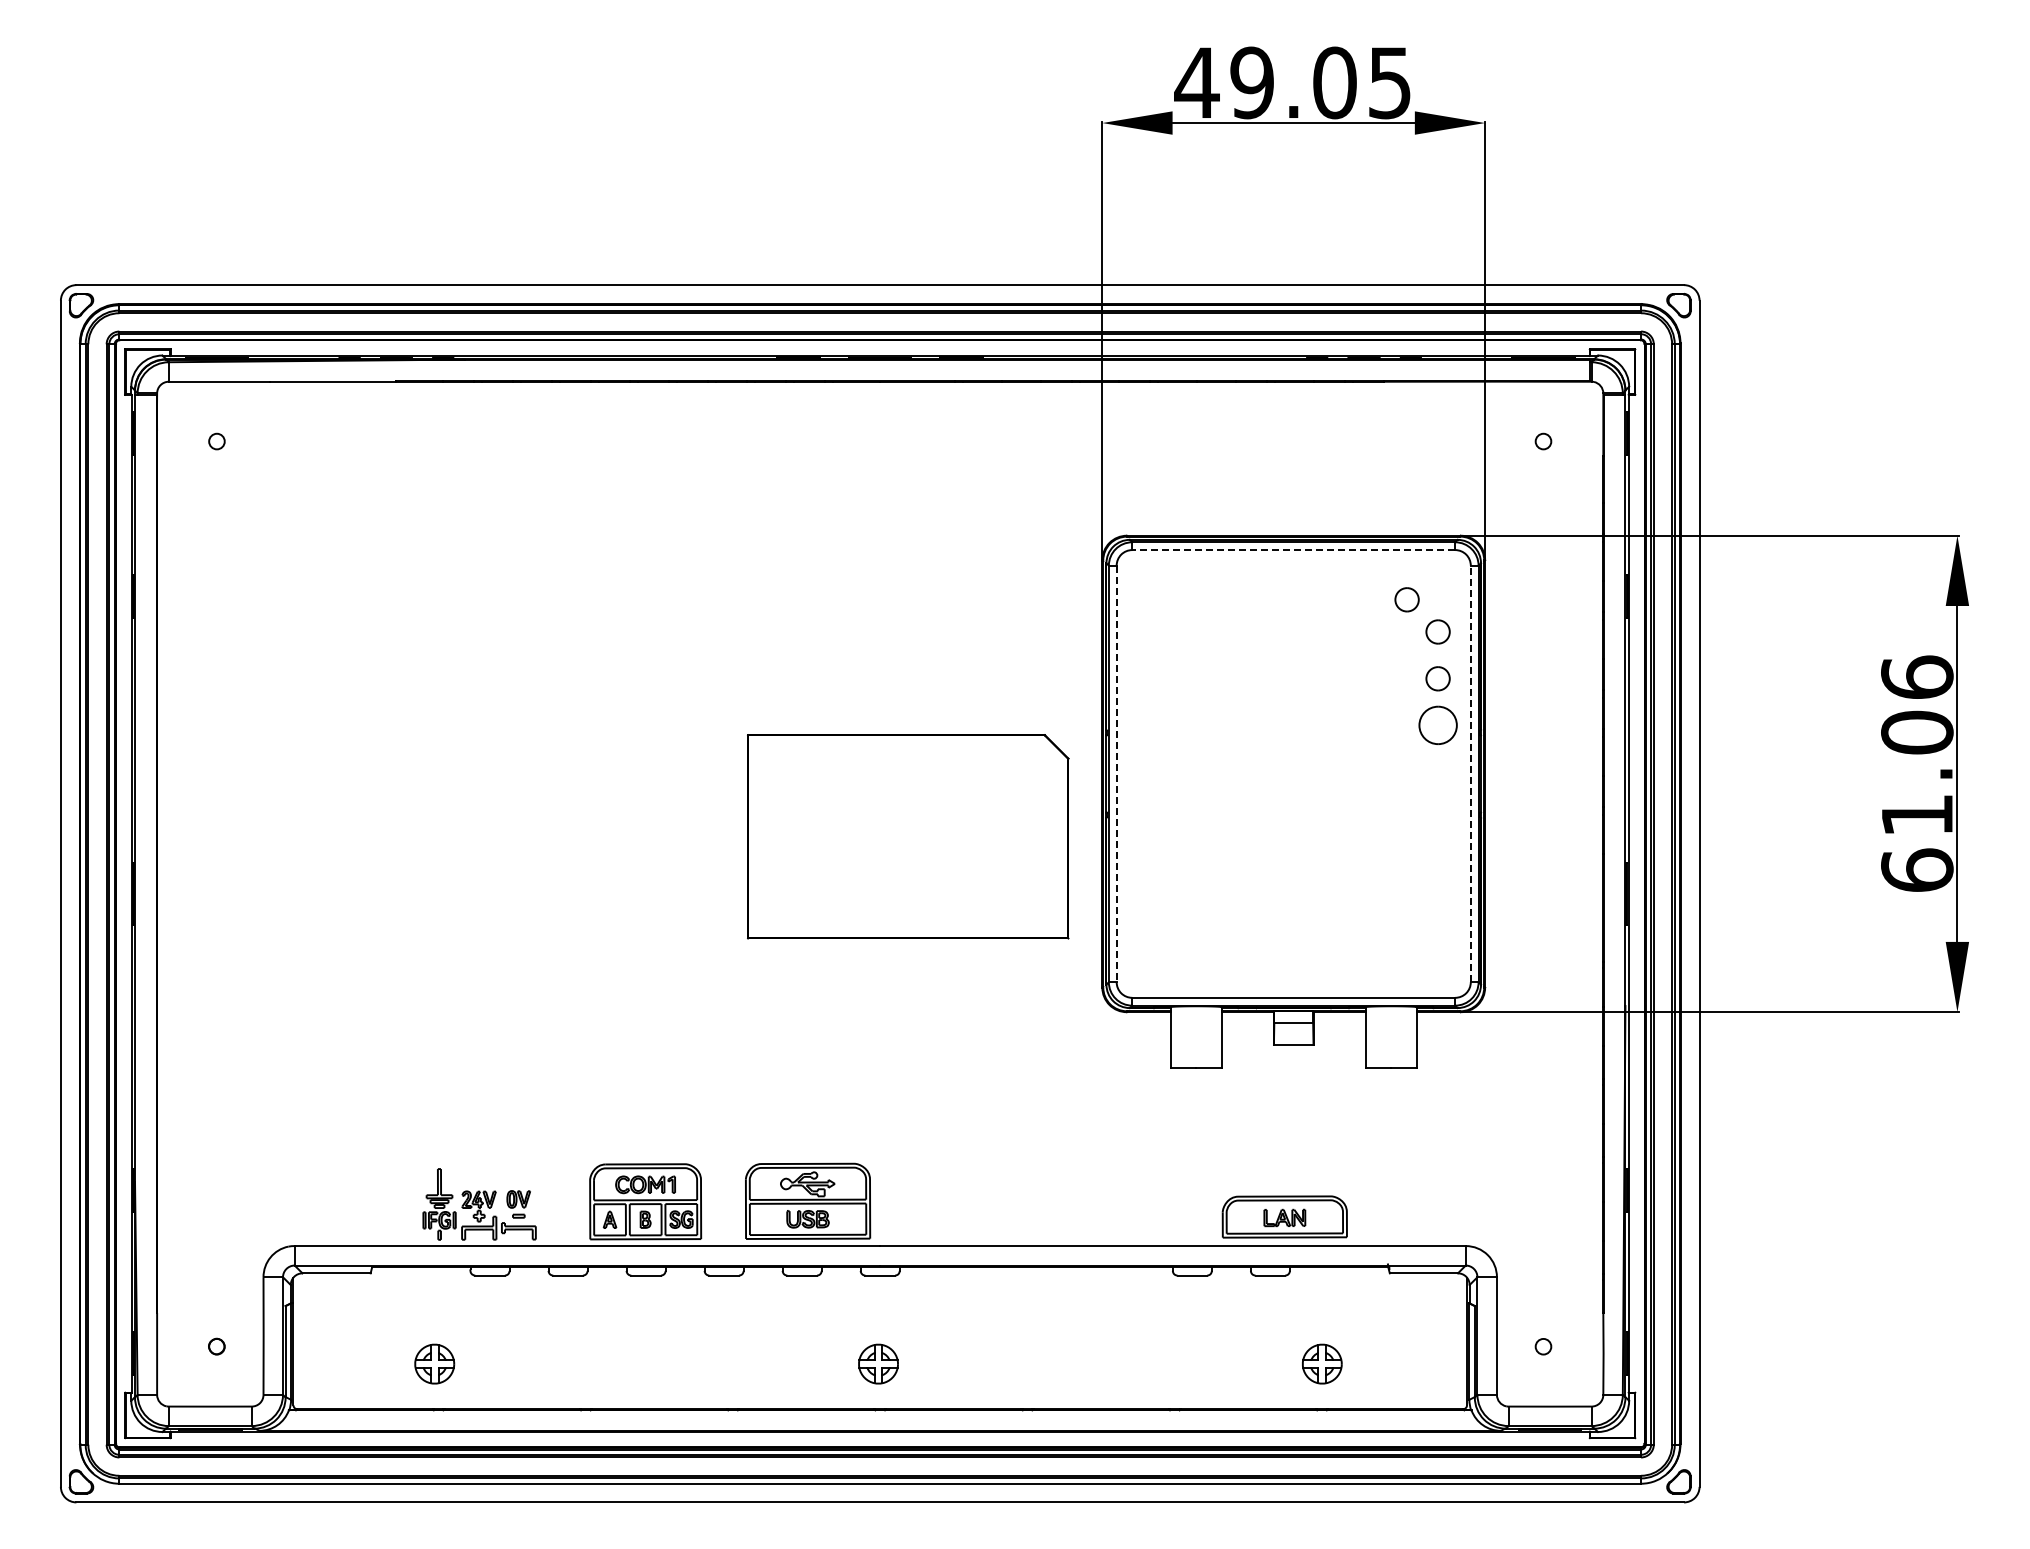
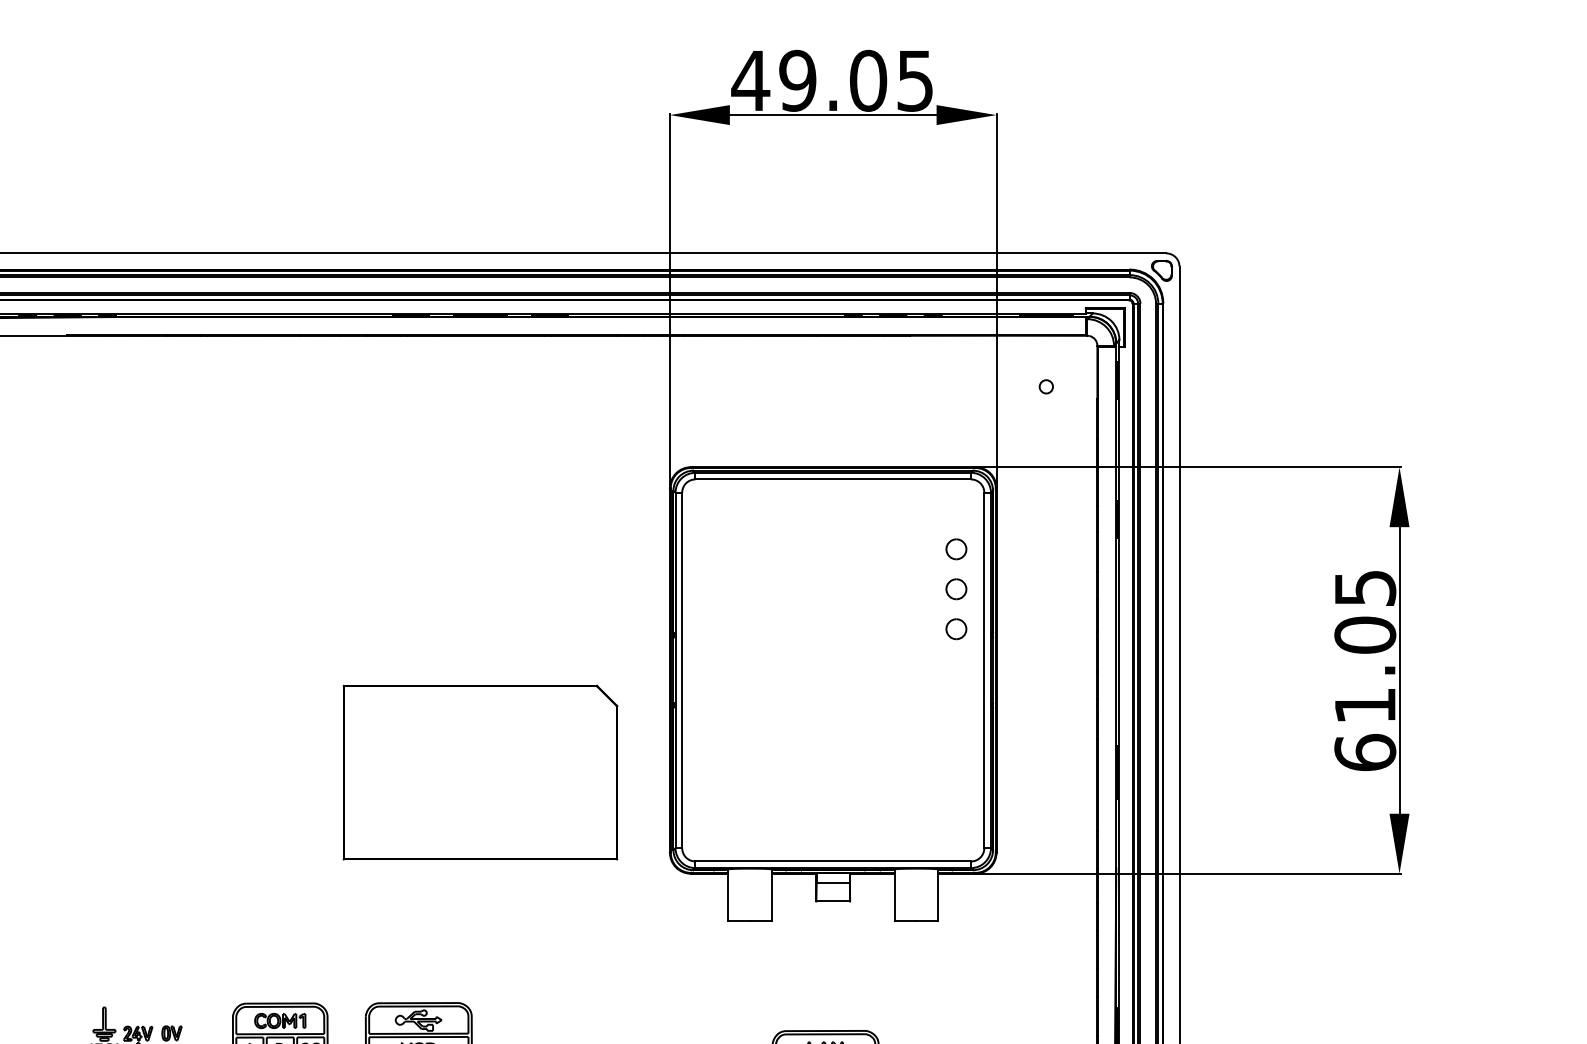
line: (1293, 550) -> (833, 479), dashed -> solid
part: (1406, 599) -> (929, 521), removed
text: (1917, 676) -> (1365, 587), 61.06 -> 61.05
part: (1437, 725) -> (955, 629), size x0.62
line: (1470, 773) -> (984, 670), dashed -> solid
line: (1116, 774) -> (682, 670), dashed -> solid
part: (908, 836) -> (480, 772), moved

